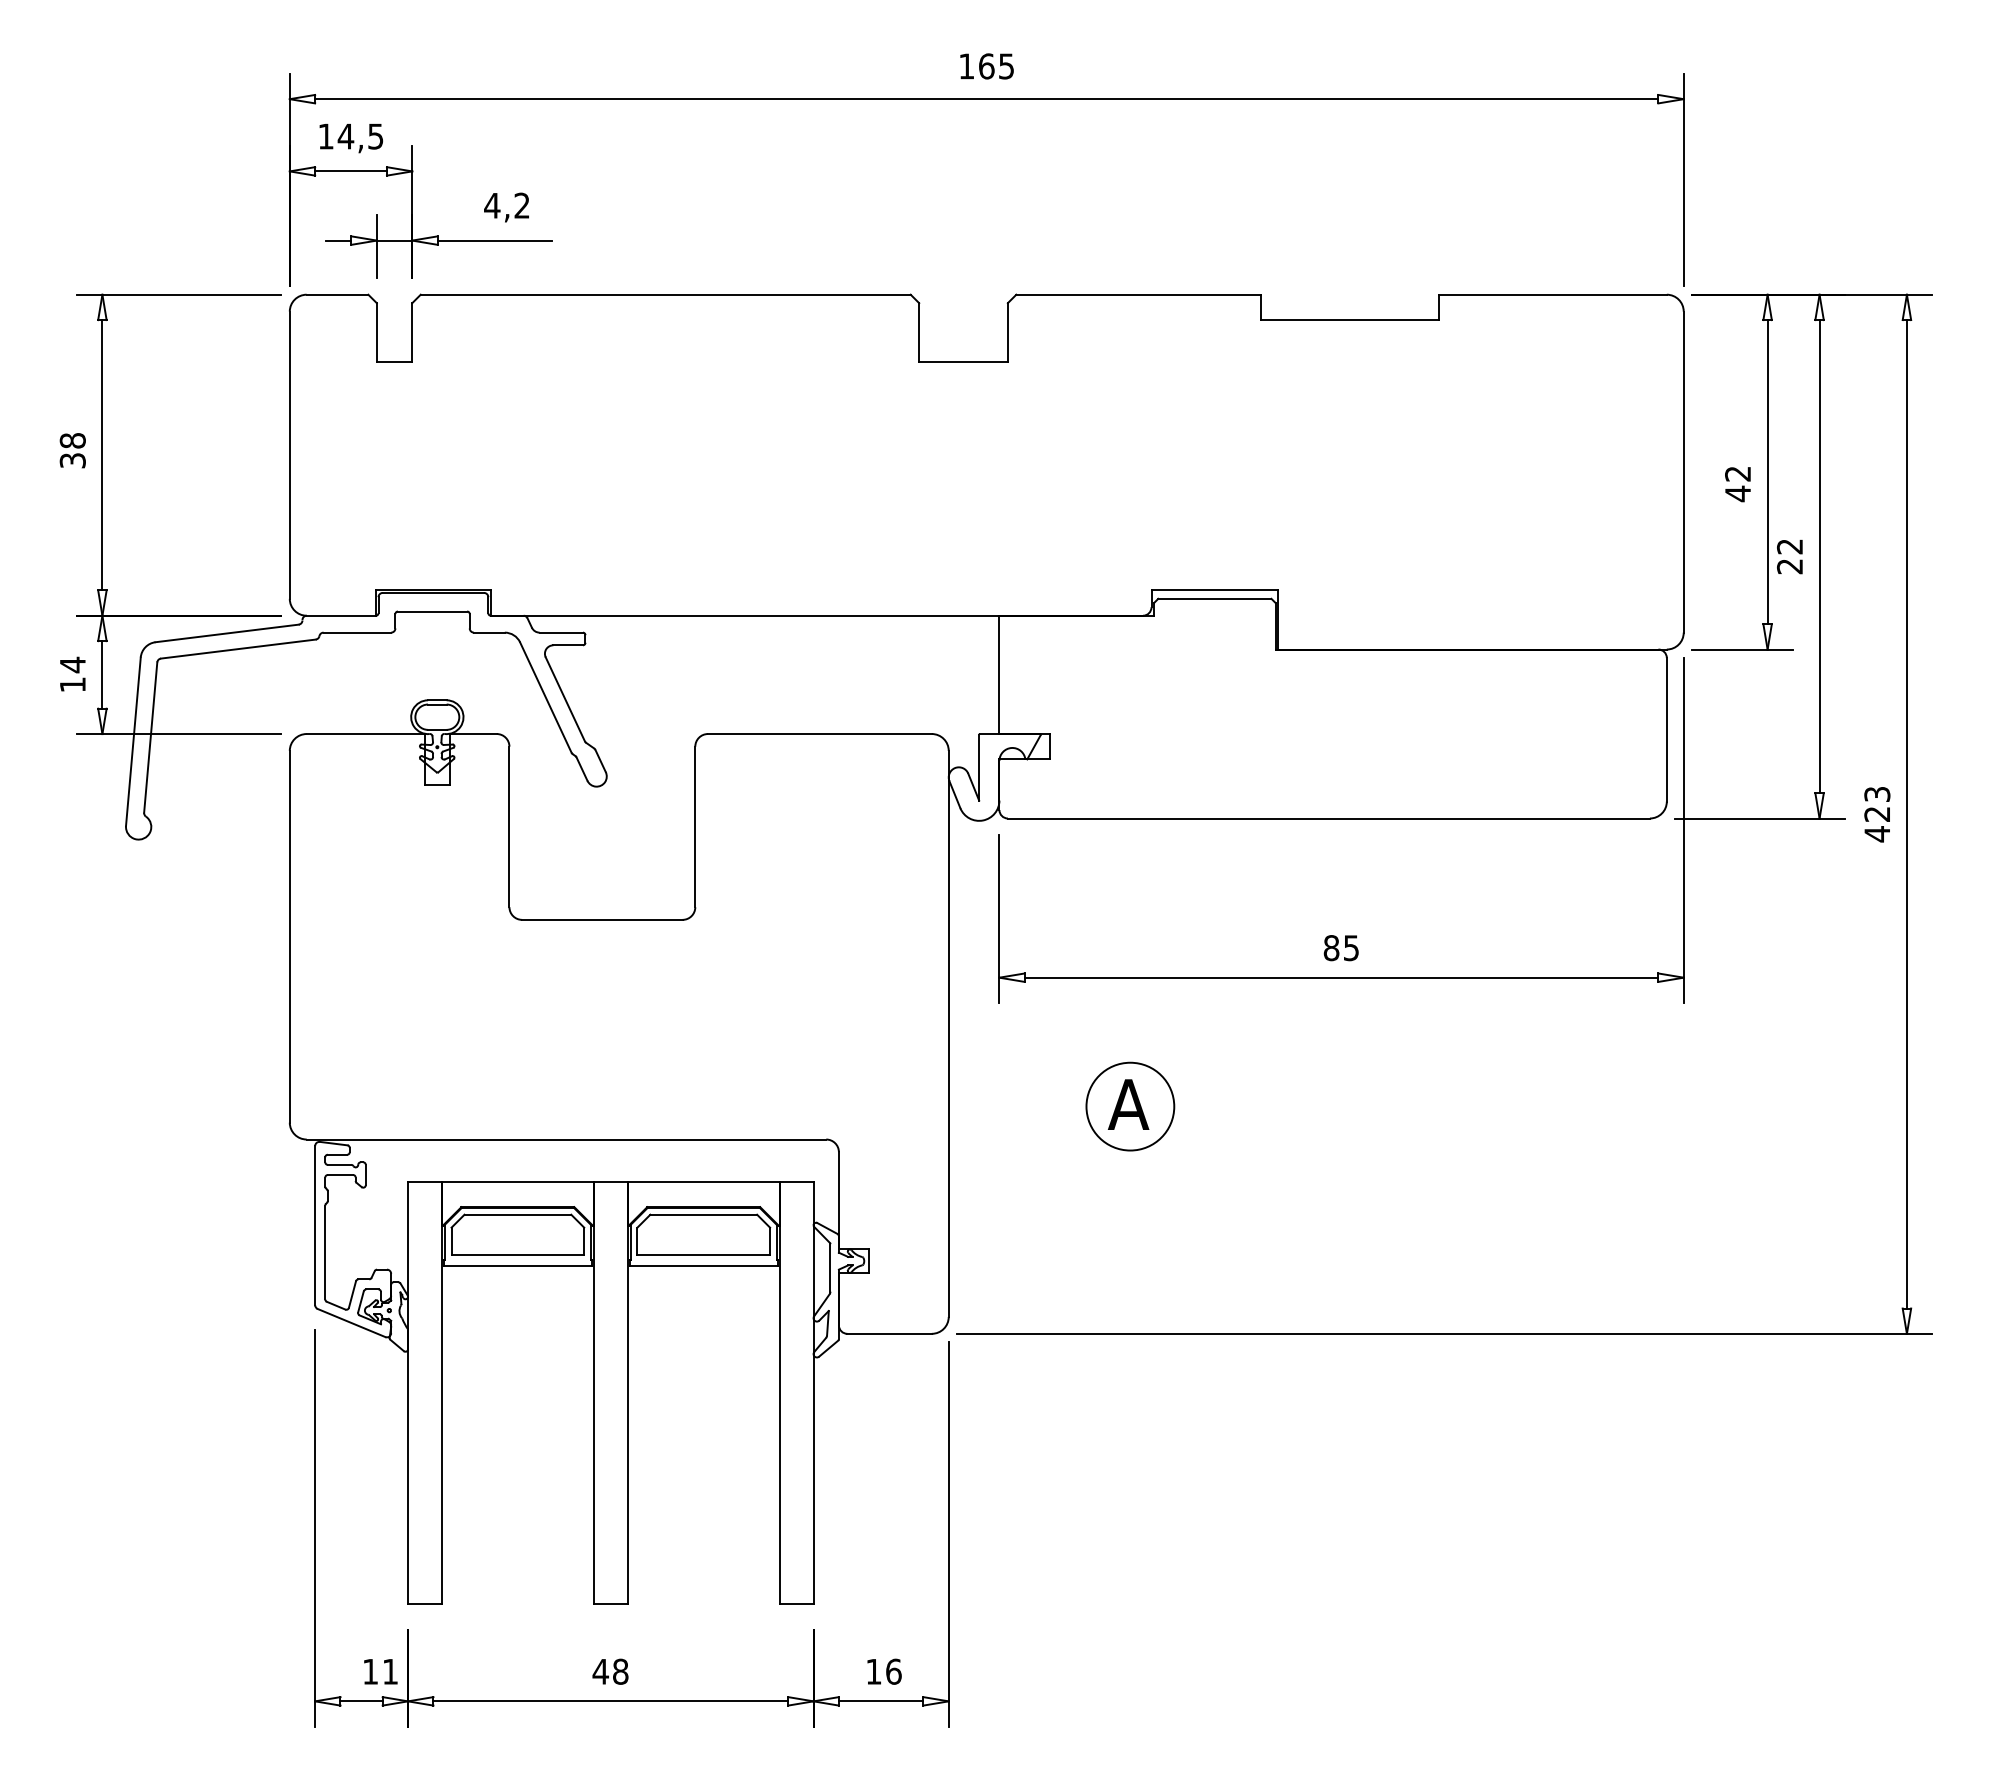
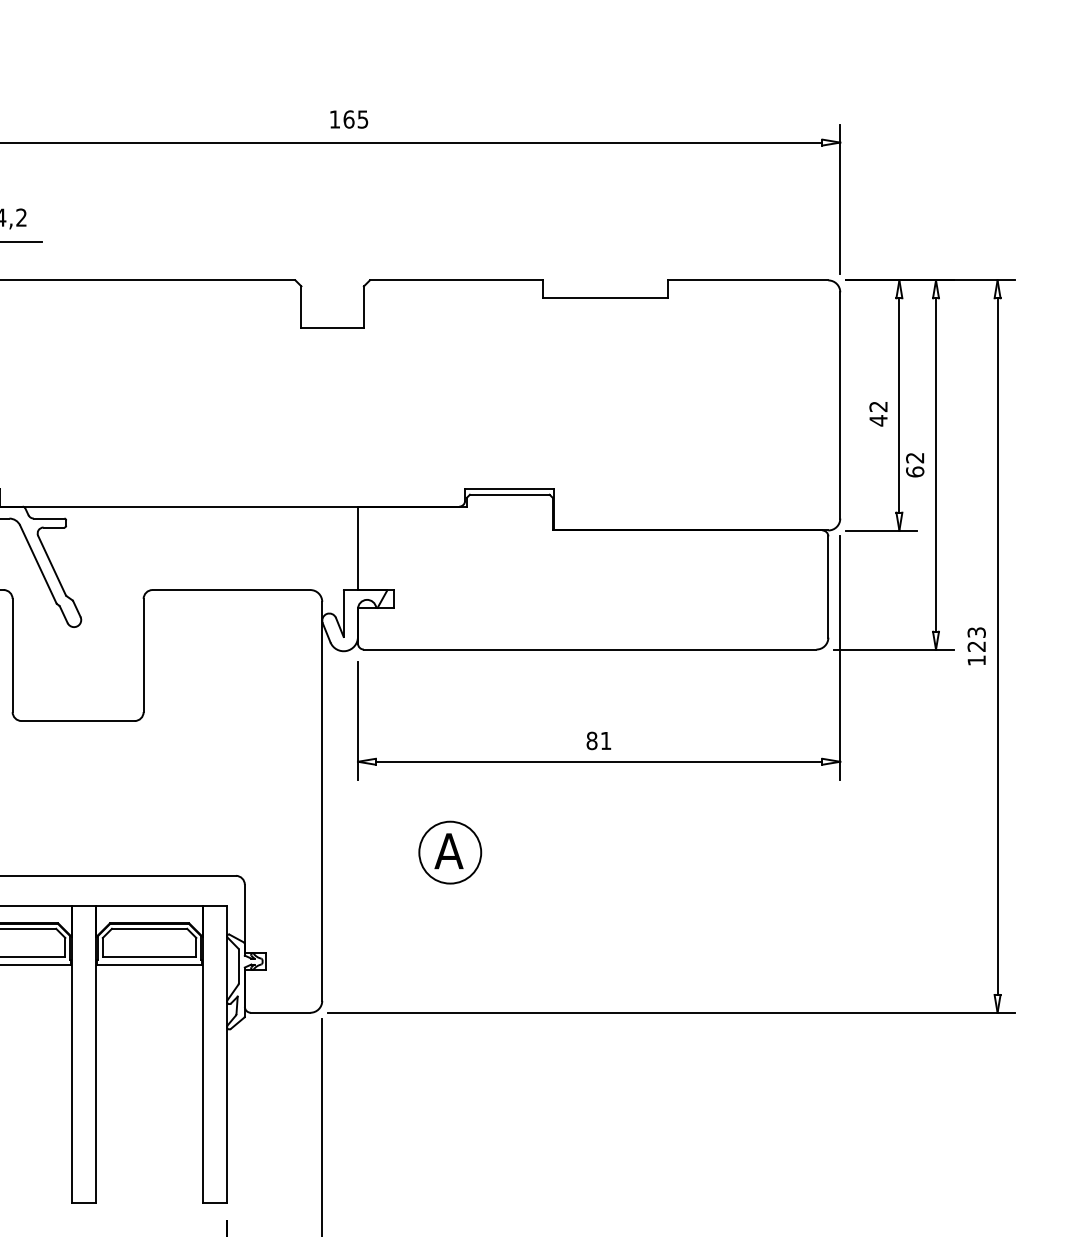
text: (1790, 566) -> (915, 471), 22 -> 62
text: (1876, 834) -> (976, 660), 423 -> 123
text: (1351, 948) -> (606, 741), 85 -> 81

